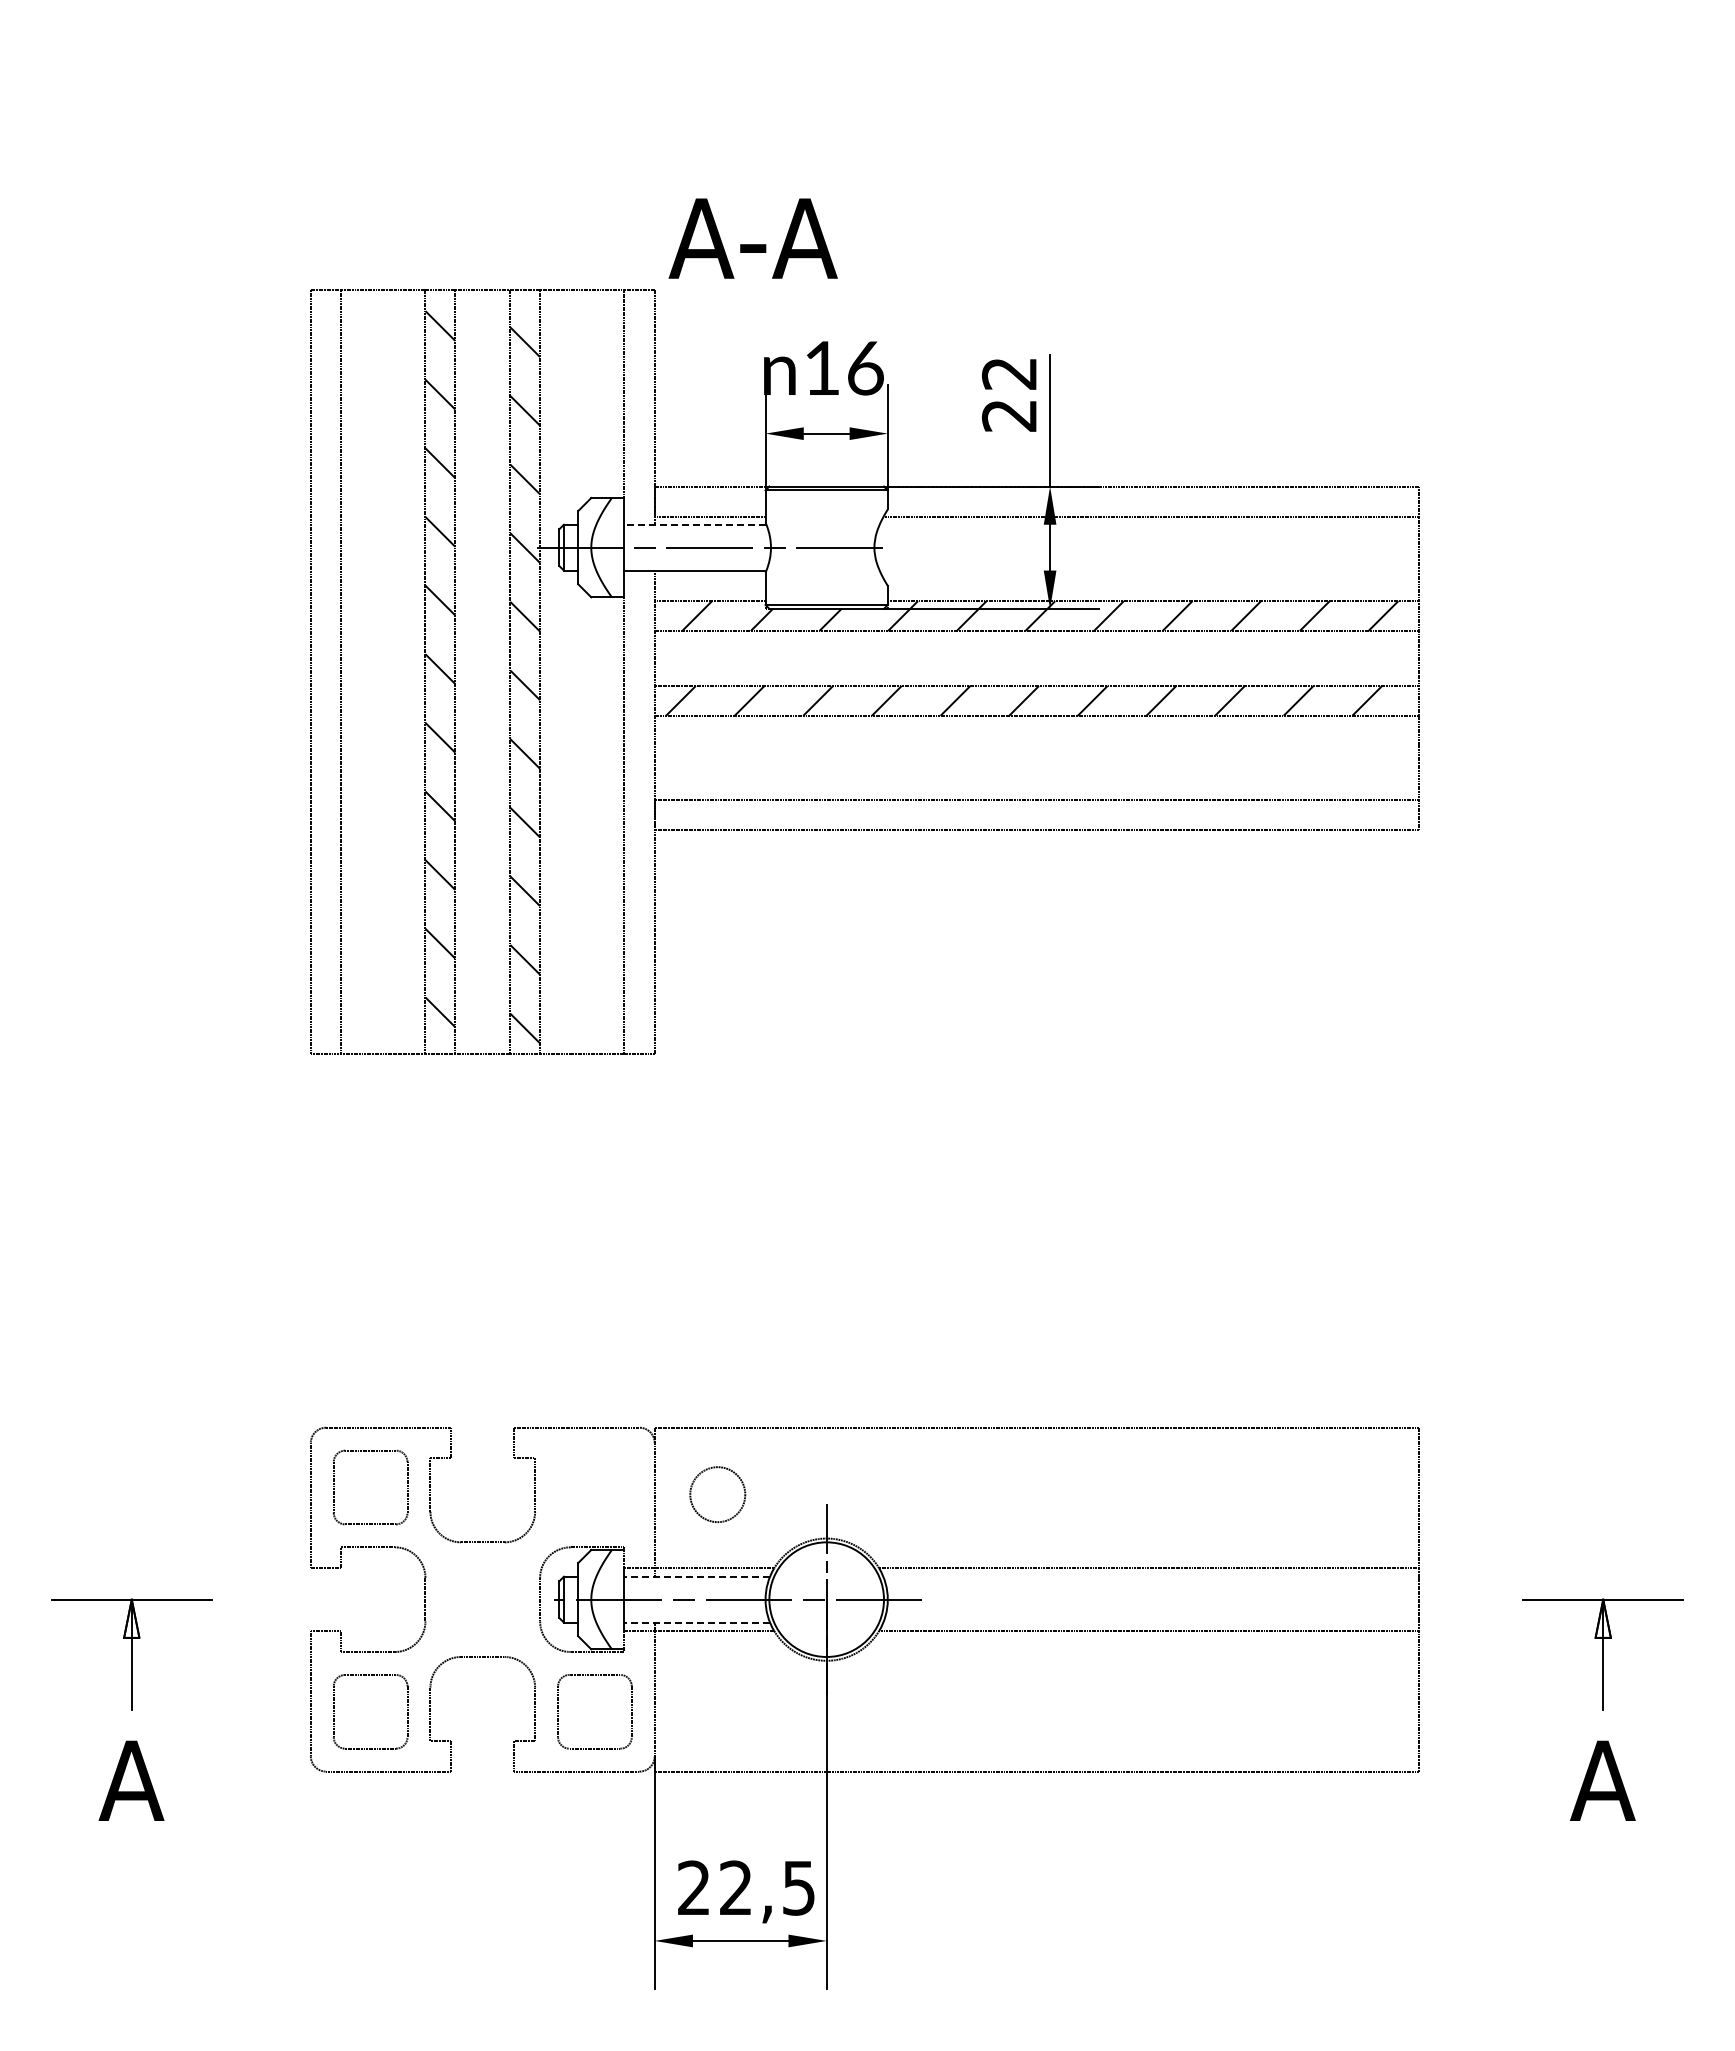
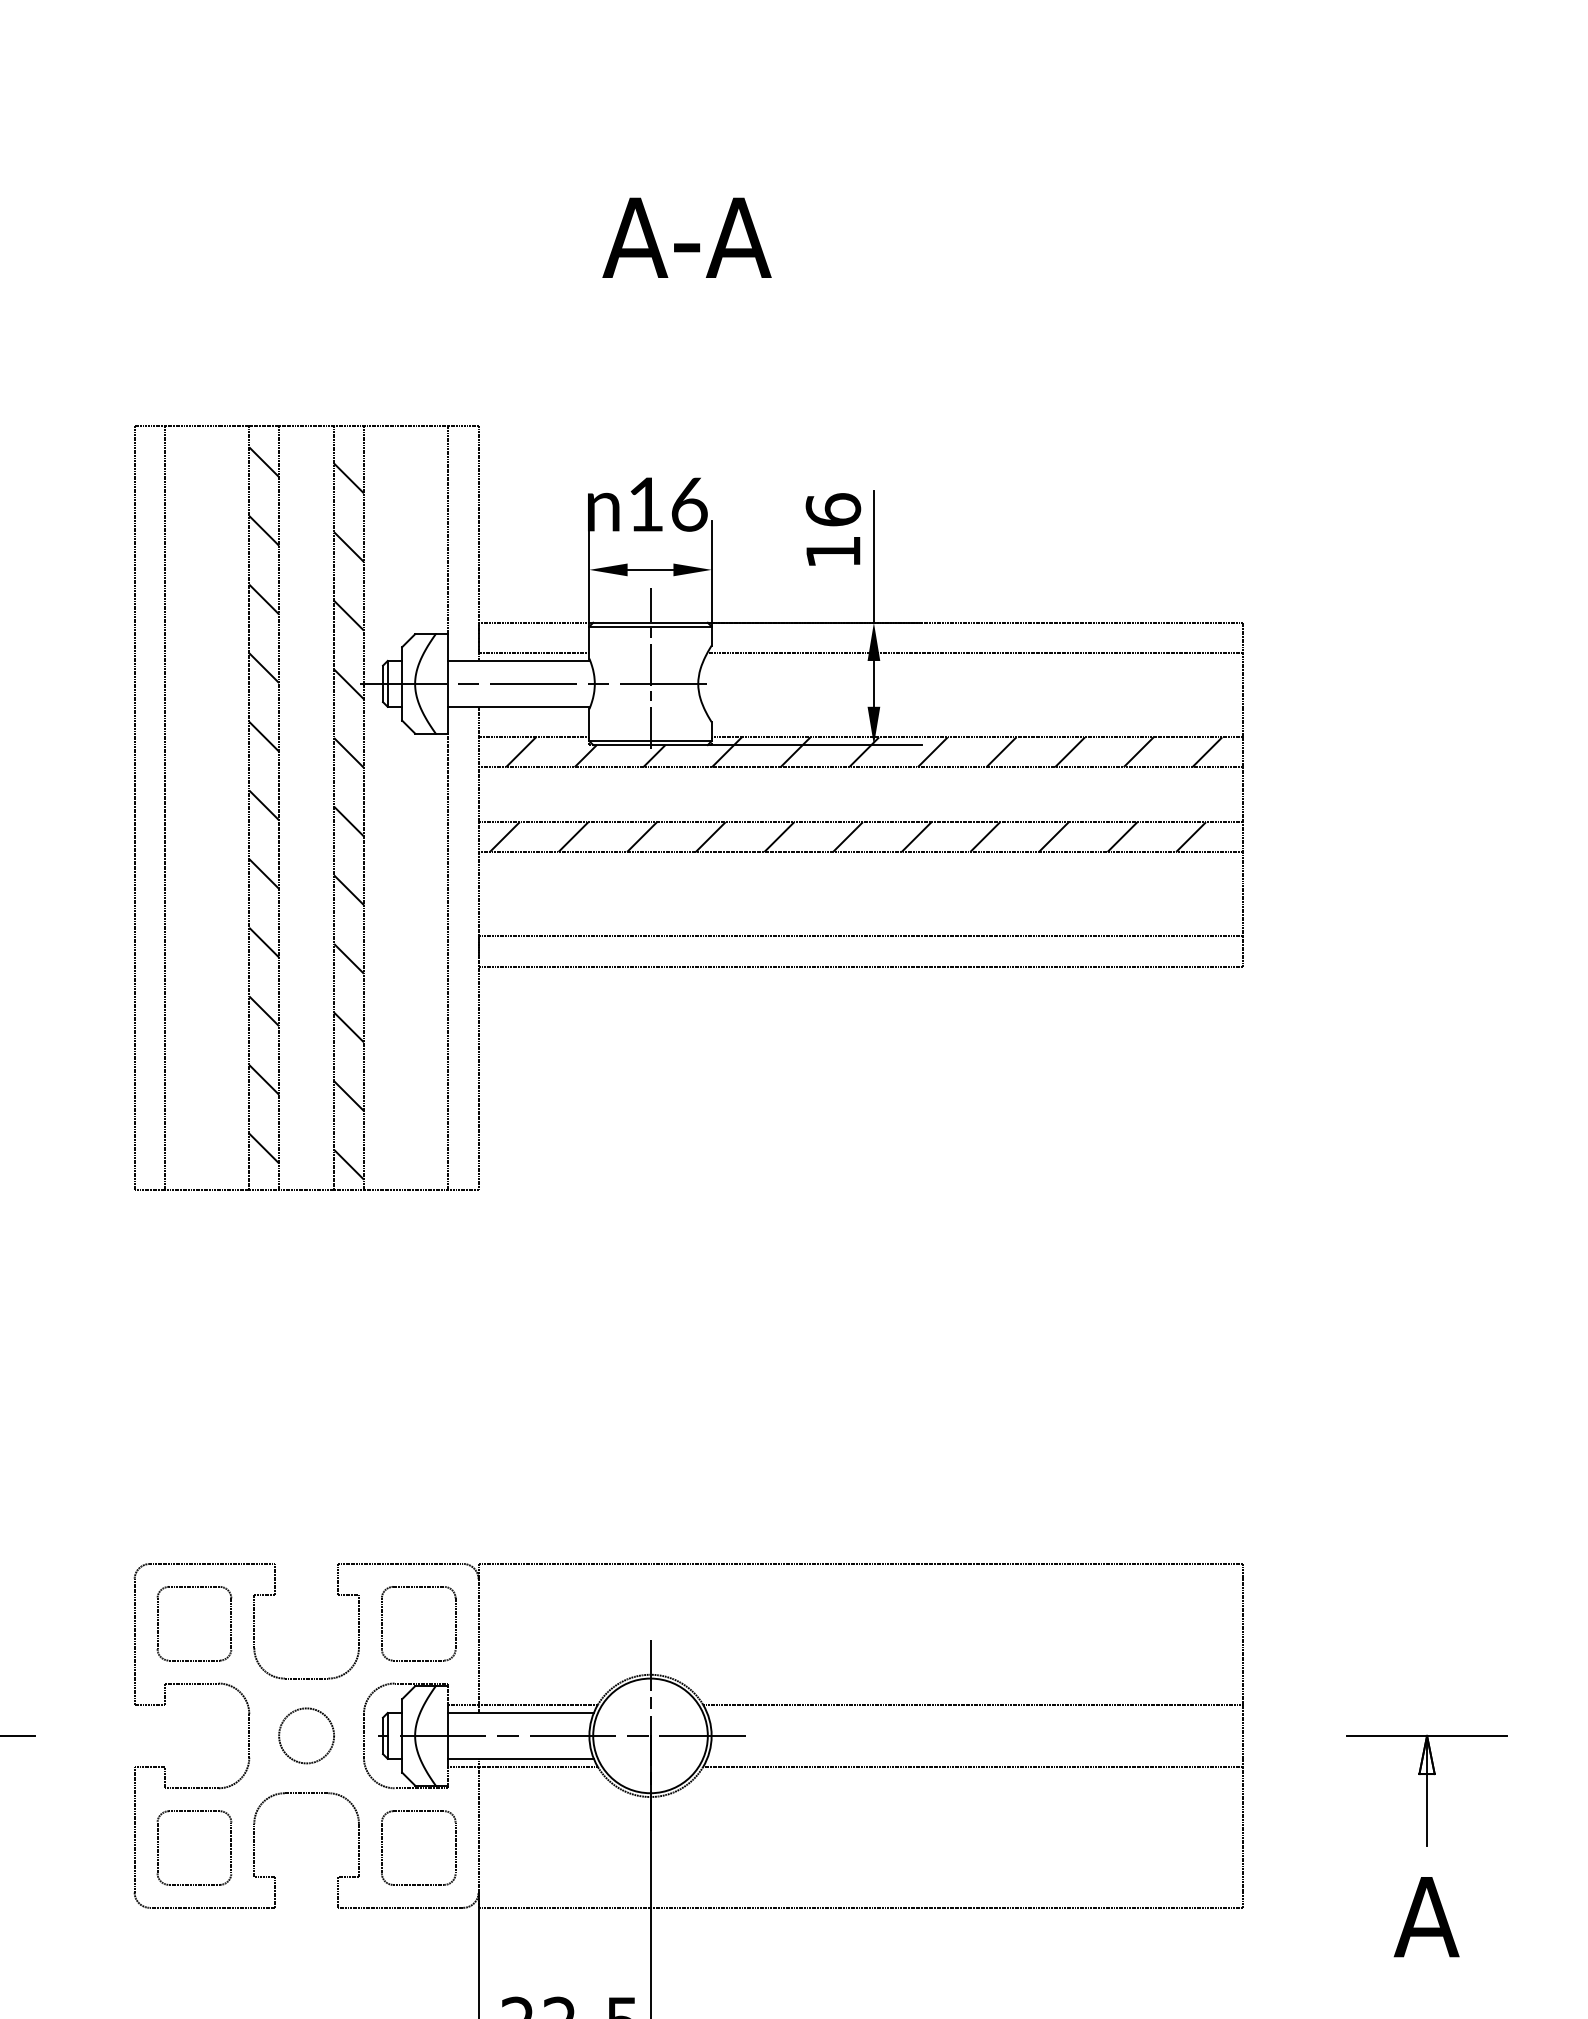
text: (752, 238) -> (686, 237), moved
text: (1009, 393) -> (833, 529), 22 -> 16
line: (694, 524) -> (518, 660), dashed -> solid
line: (826, 532) -> (650, 668), added
circle: (717, 1494) -> (306, 1735), moved
part: (594, 1523) -> (418, 1659), added
line: (697, 1576) -> (521, 1712), dashed -> solid
line: (697, 1622) -> (521, 1758), dashed -> solid

